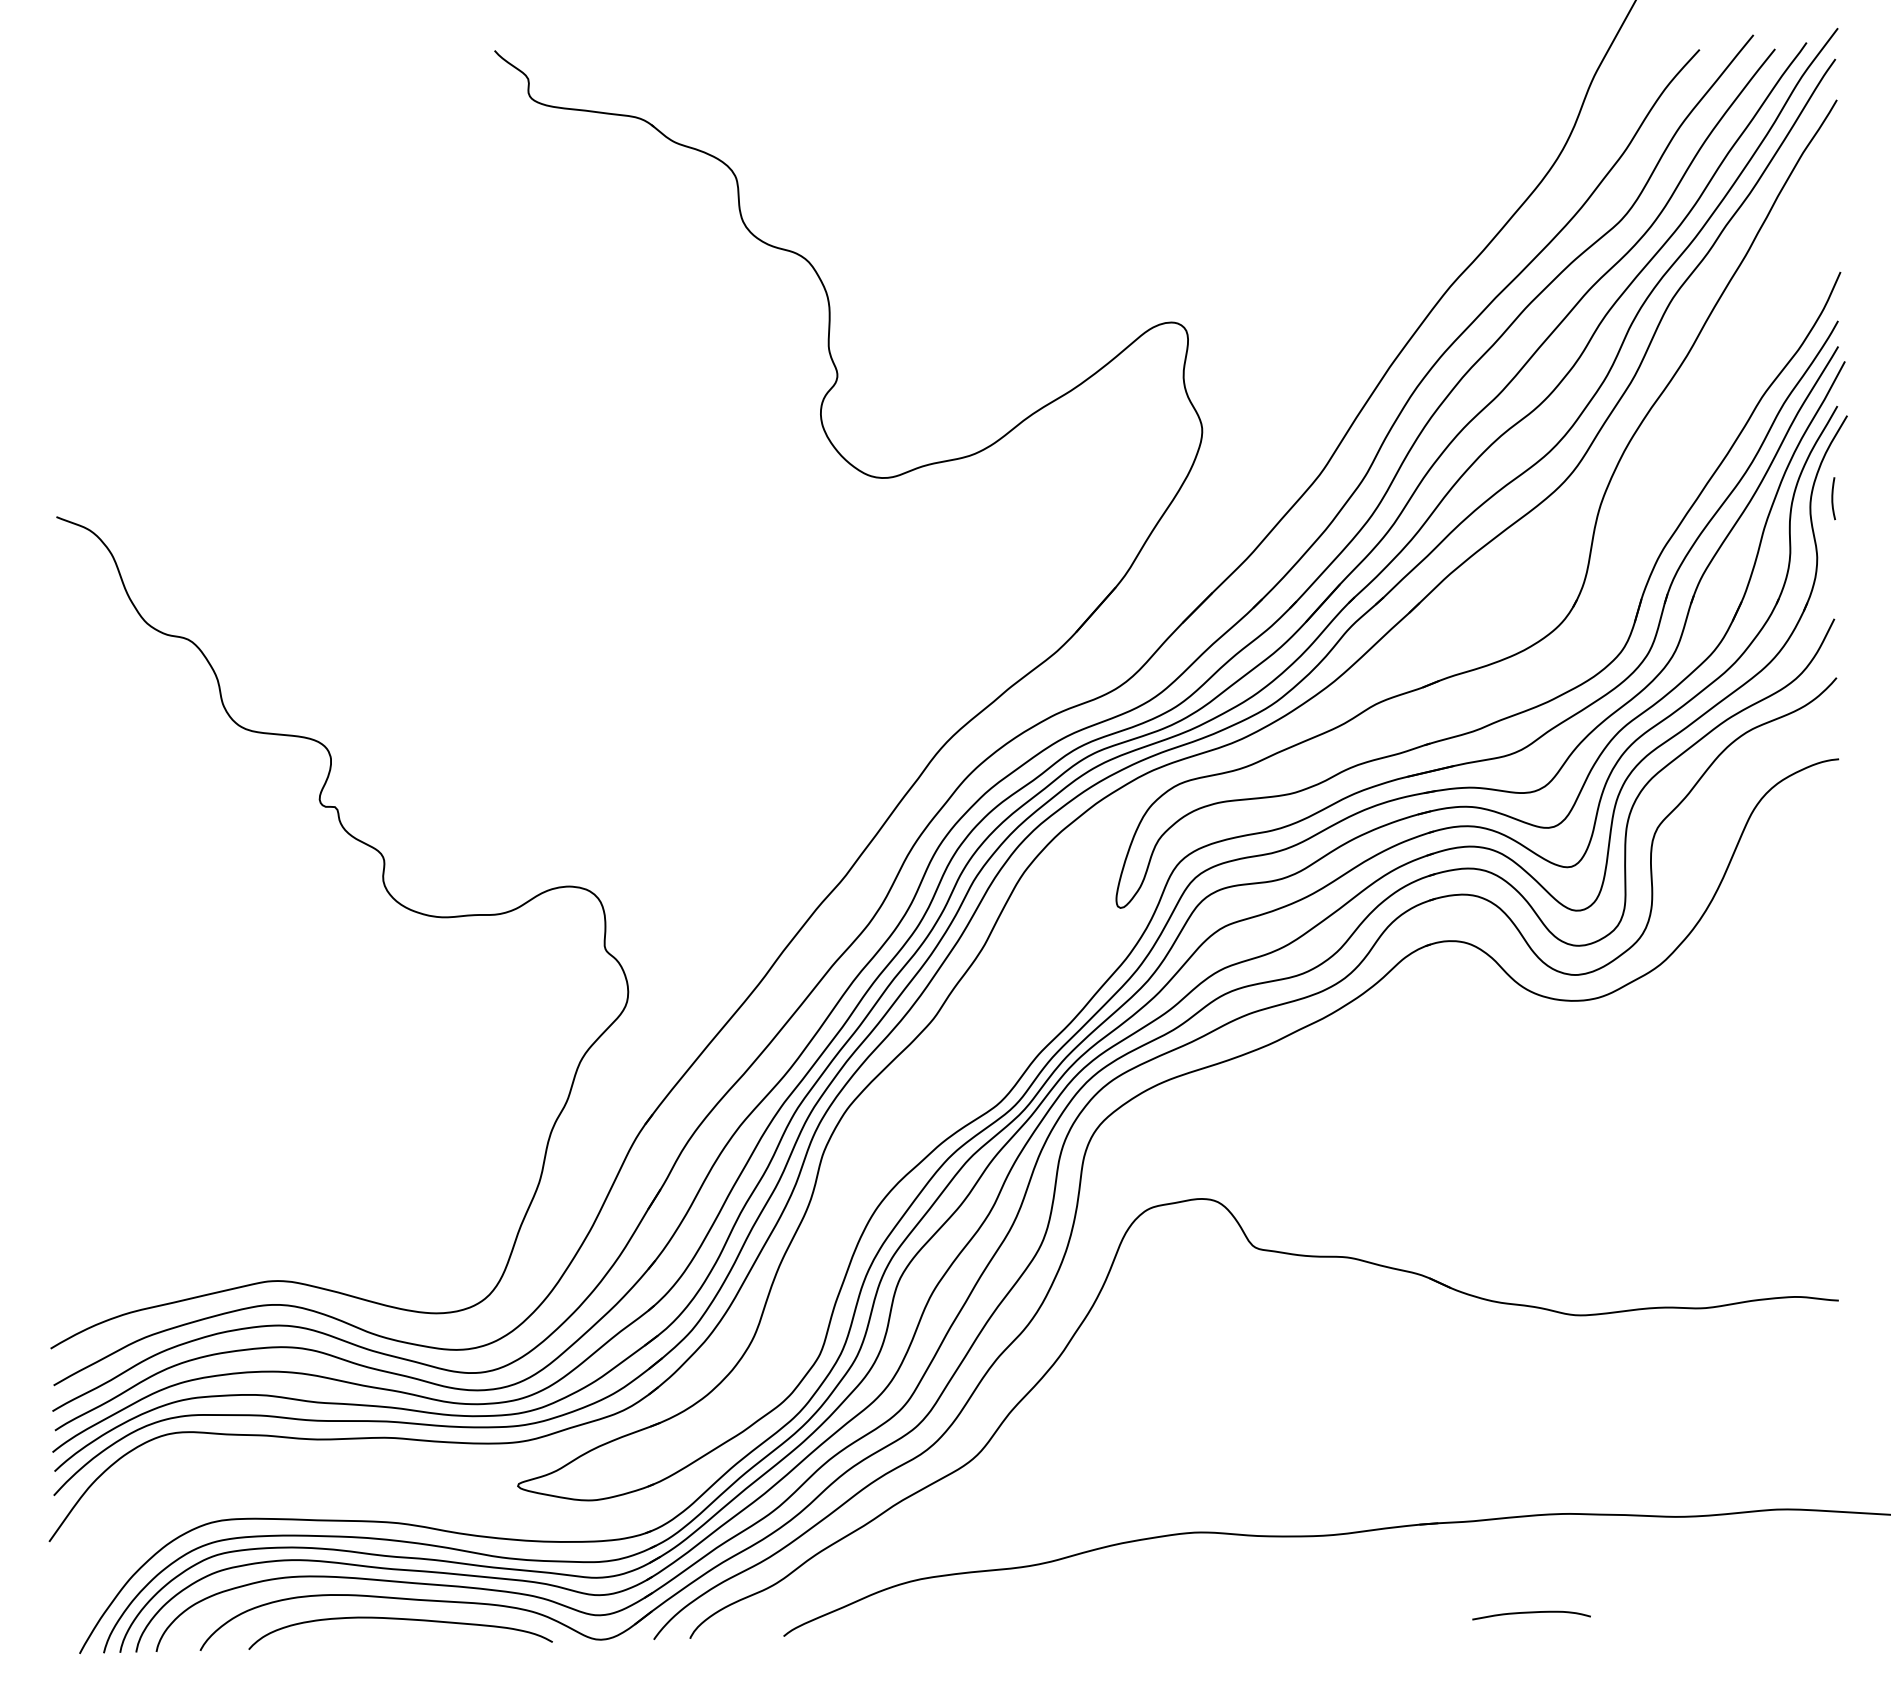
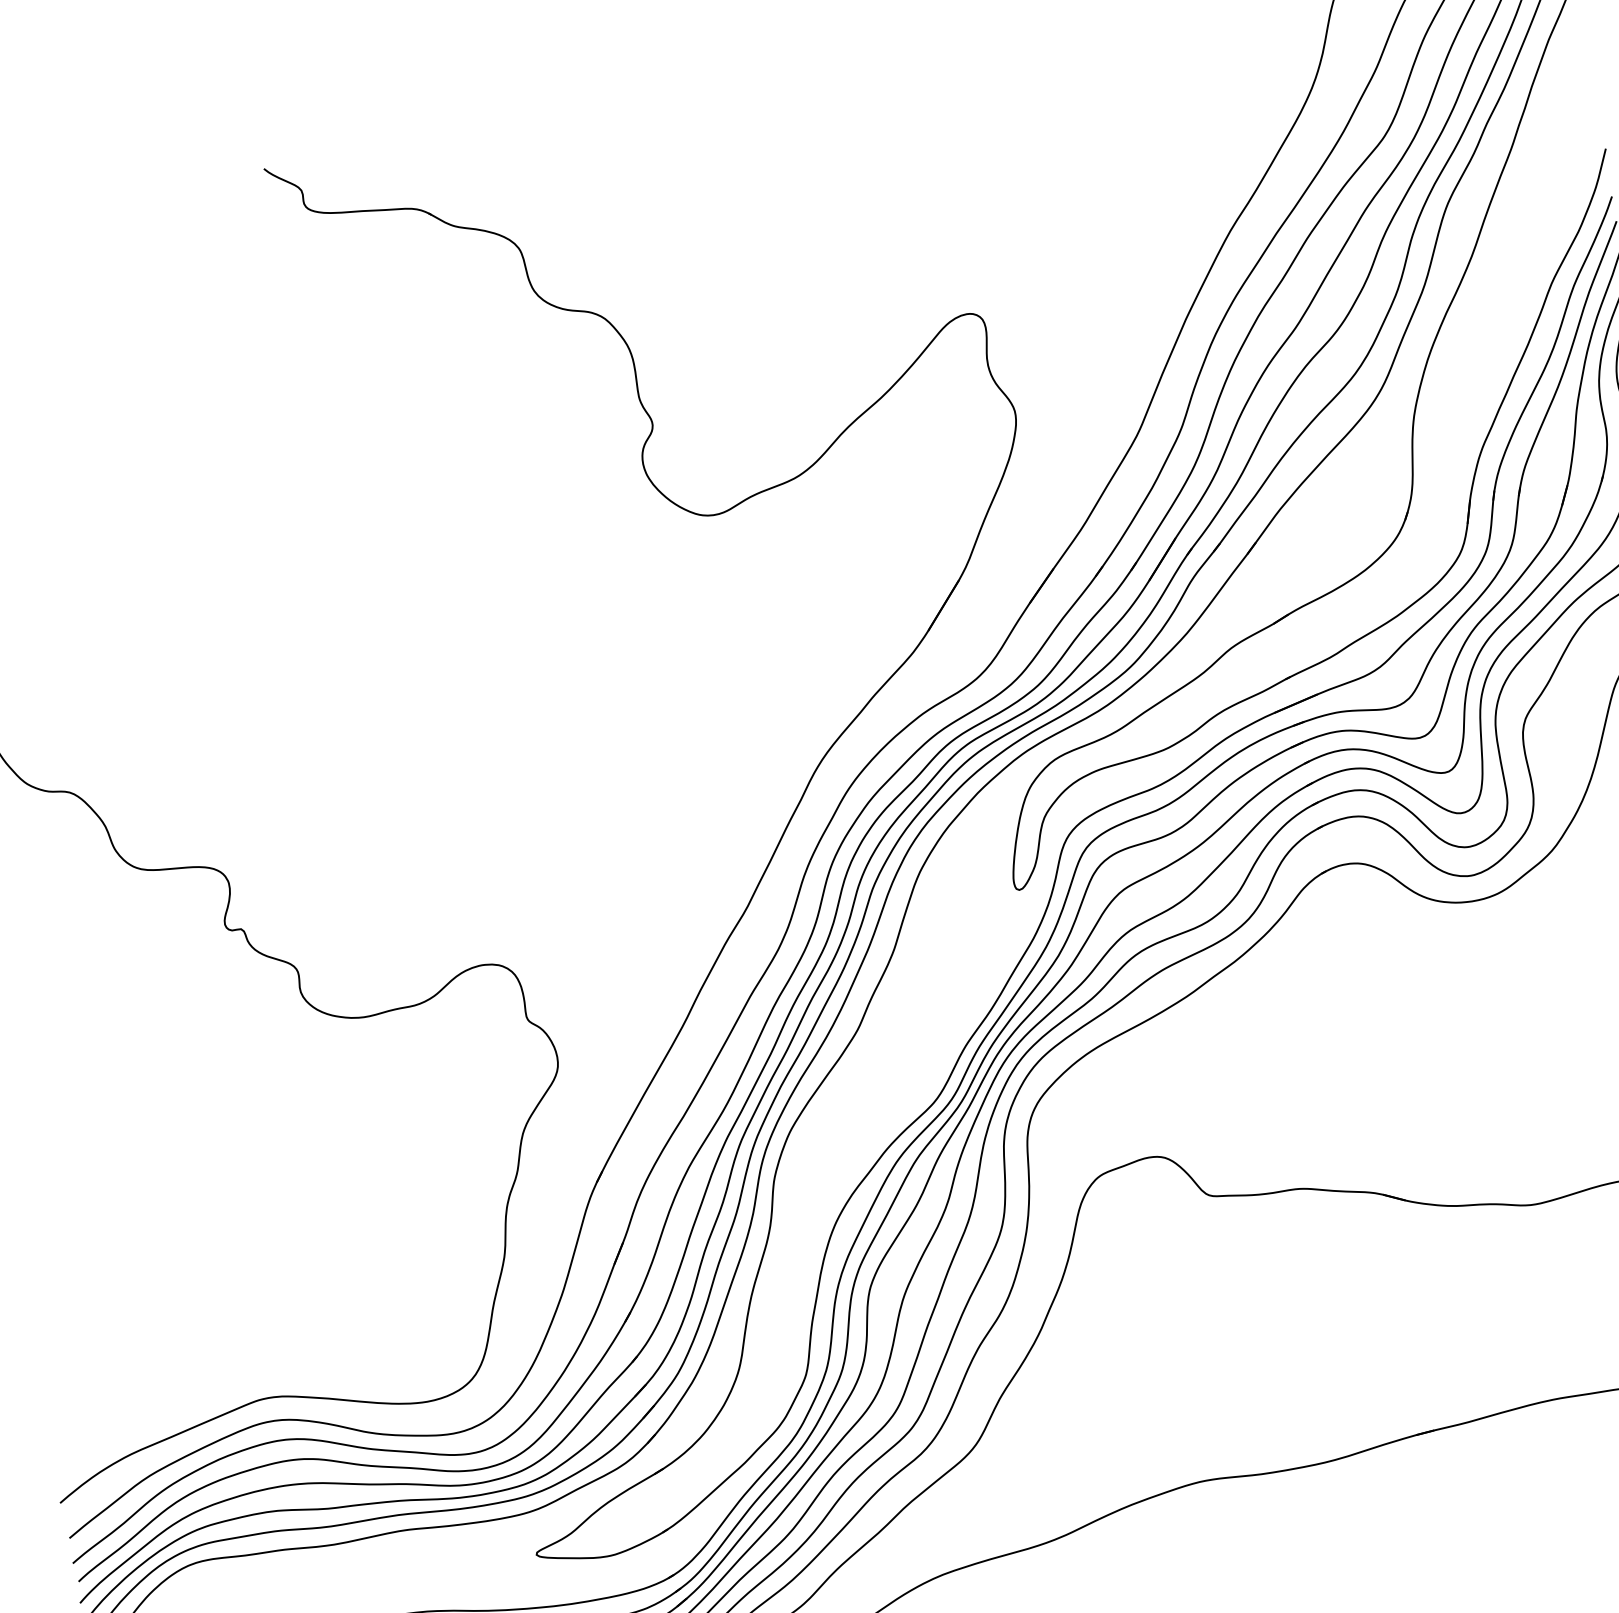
curve: (1531, 1613) -> (1540, 1501), removed

